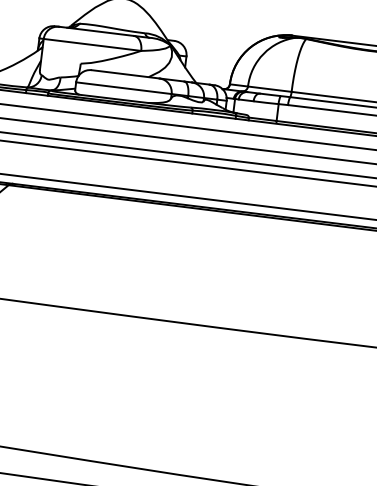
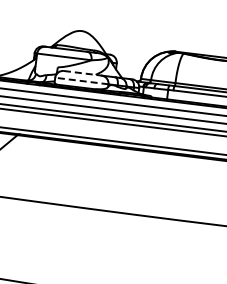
line: (126, 74) -> (83, 73), solid -> dashed
line: (123, 89) -> (81, 81), solid -> dashed

